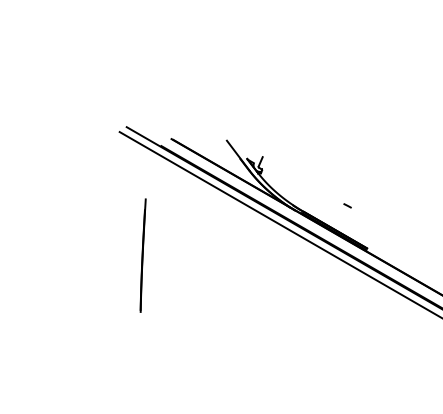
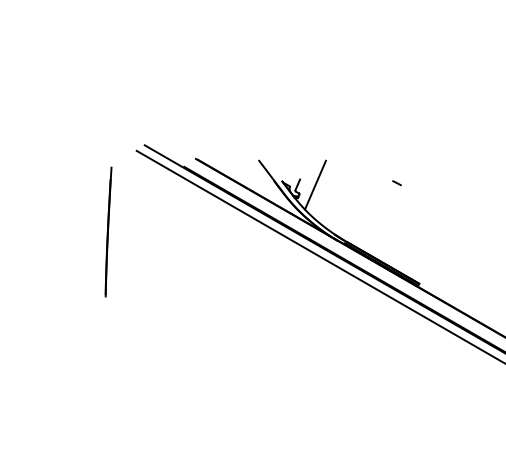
line: (276, 161) -> (315, 184), added
curve: (347, 206) -> (396, 183), moved
line: (143, 255) -> (108, 231), moved

